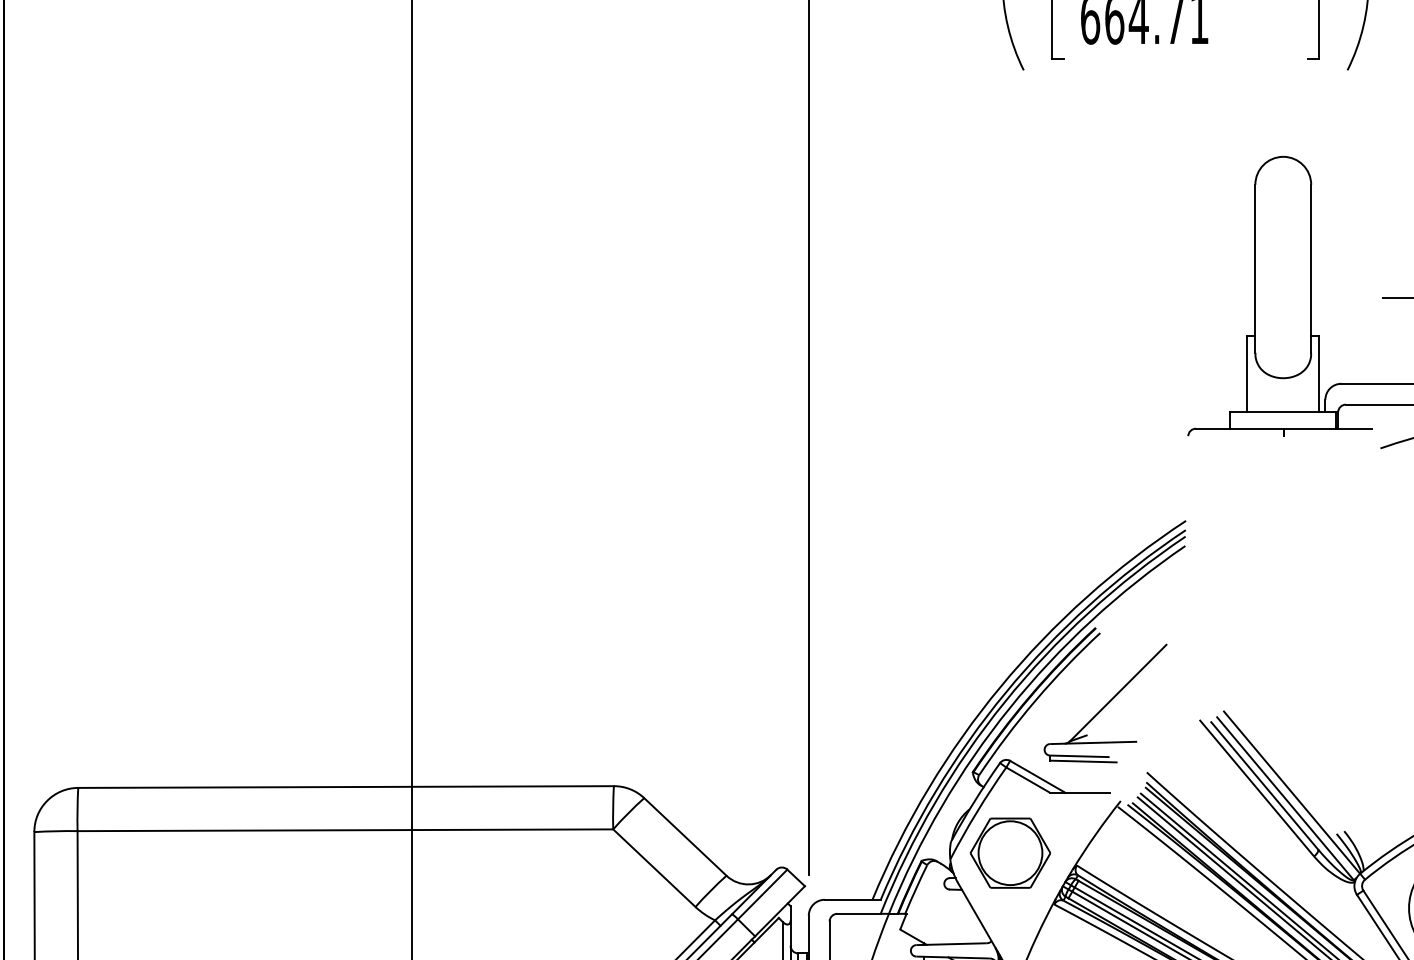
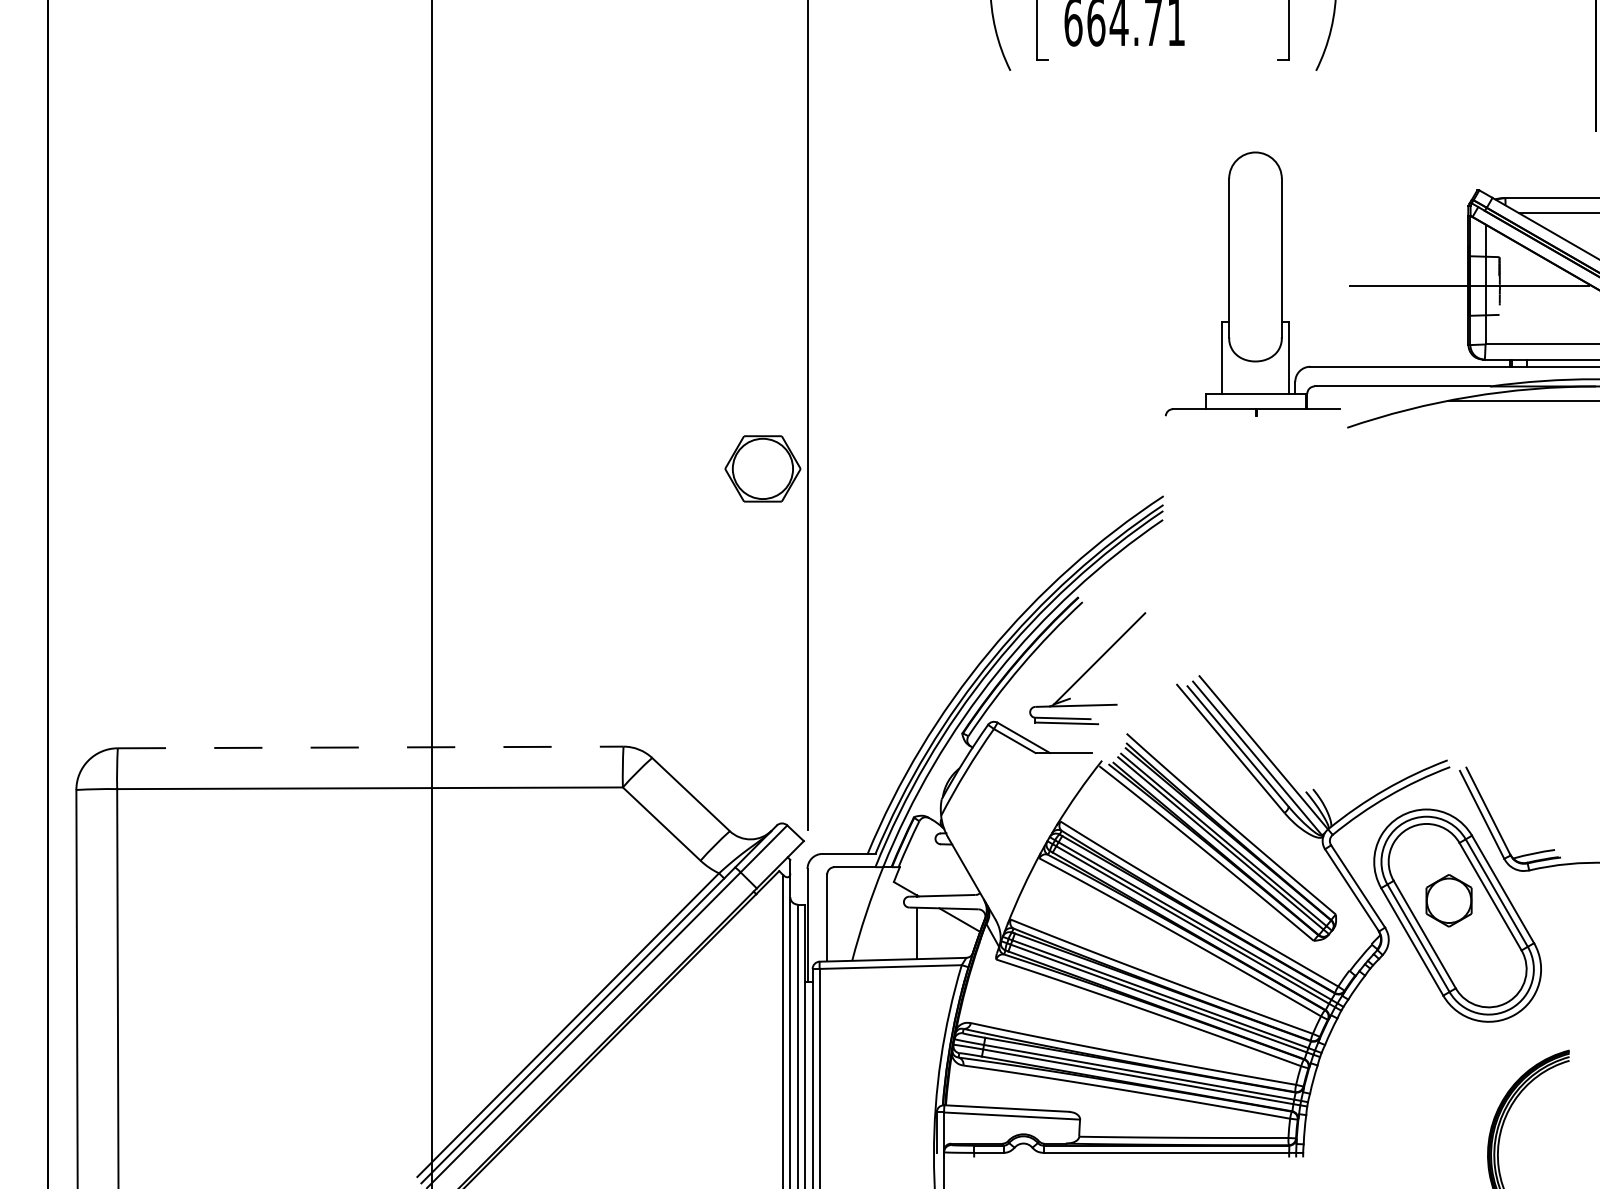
line: (345, 787) -> (370, 747), solid -> dashed
part: (1010, 852) -> (762, 468), moved

